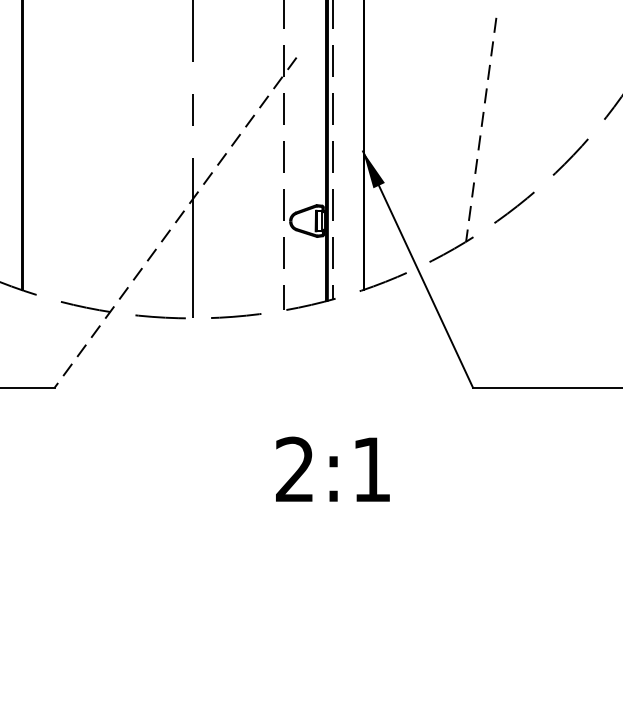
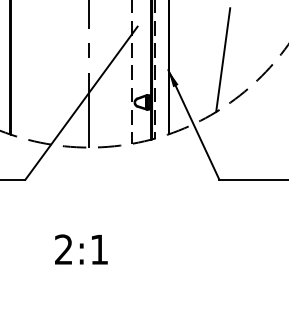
line: (481, 130) -> (223, 60), dashed -> solid
line: (175, 223) -> (81, 103), dashed -> solid
text: (333, 469) -> (81, 249), moved

